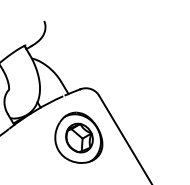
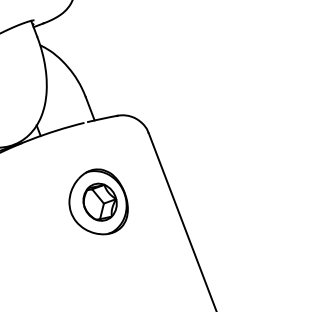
part: (78, 137) -> (98, 201), size x0.7

